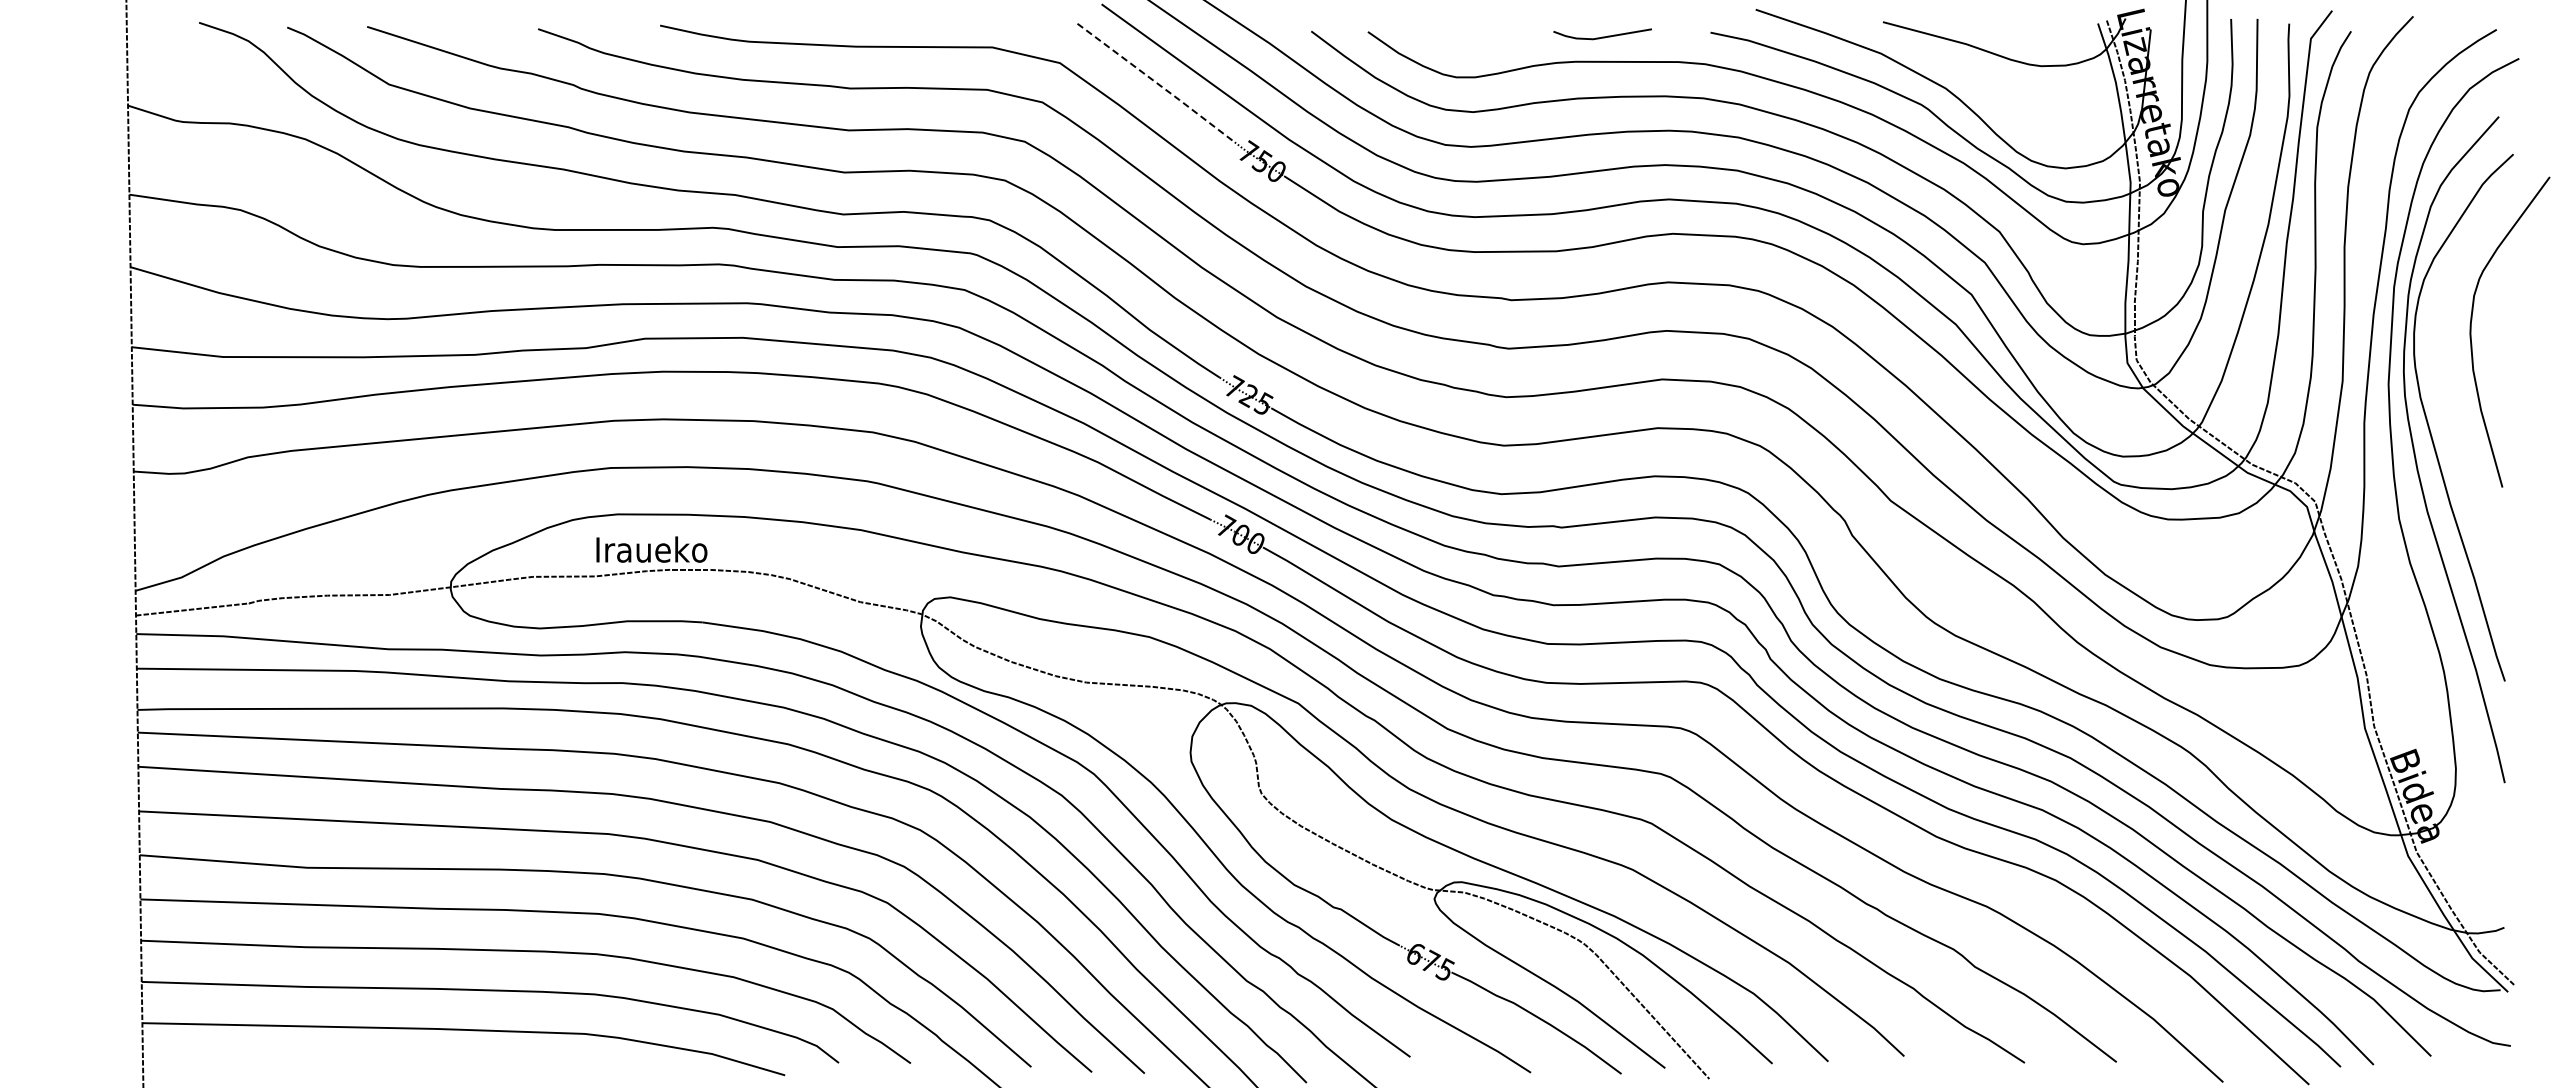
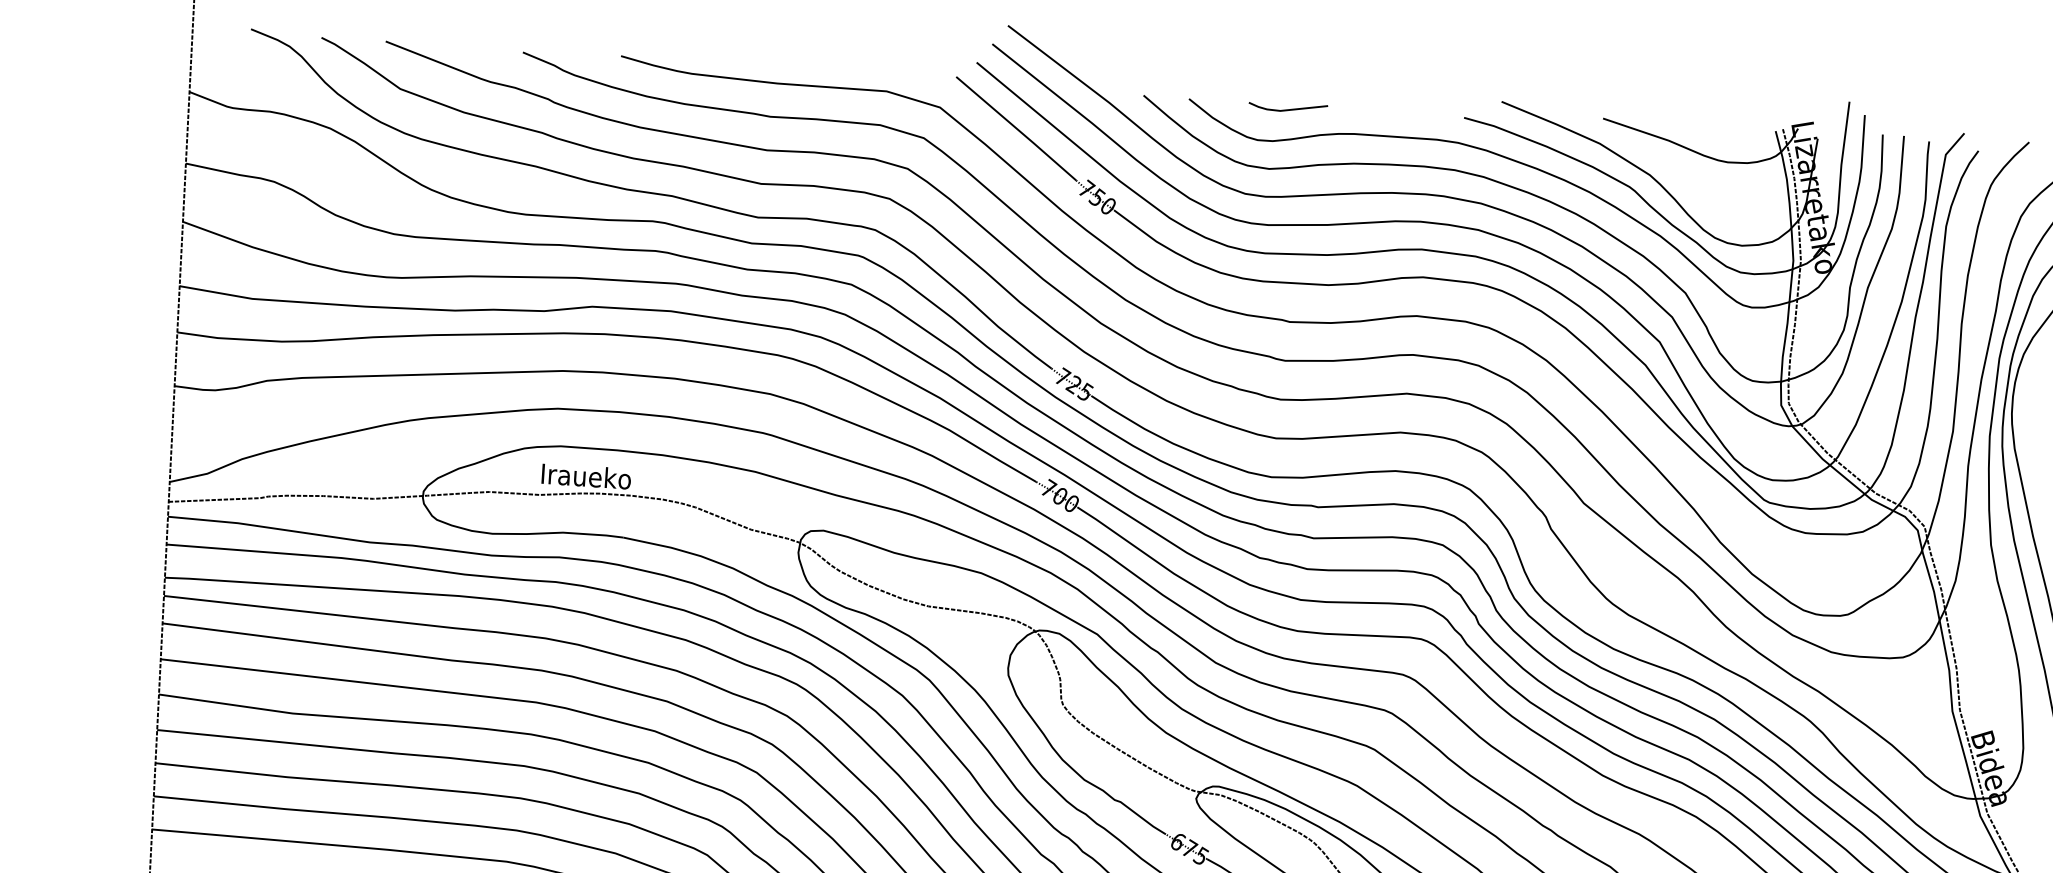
line: (1602, 36) -> (1288, 109), moved
line: (1157, 83) -> (1017, 129), dashed -> solid

